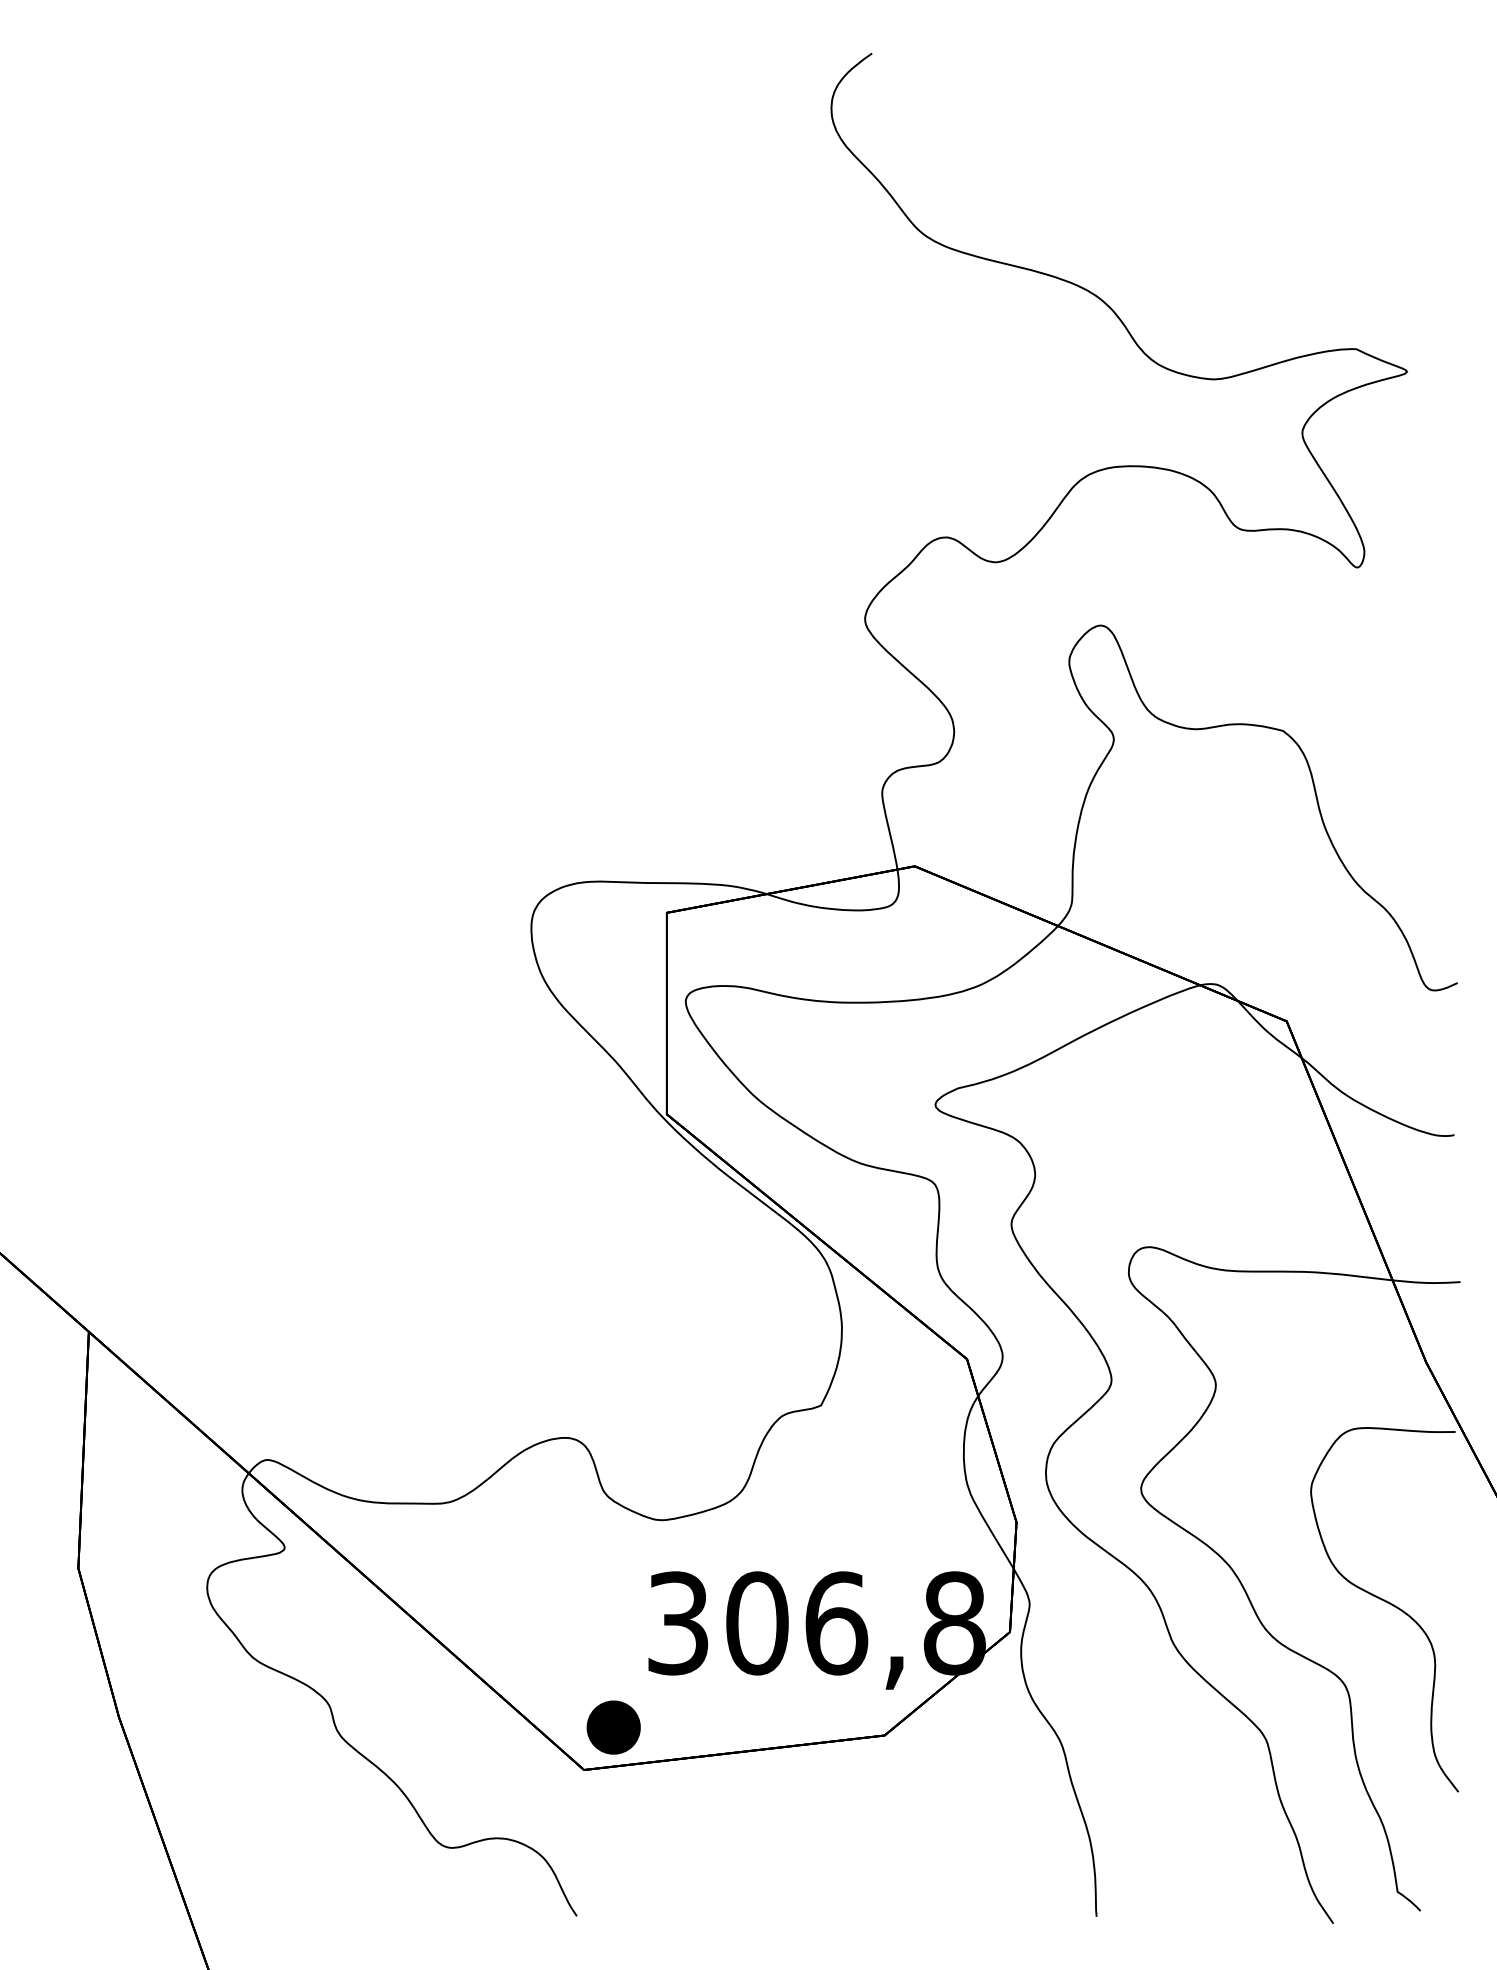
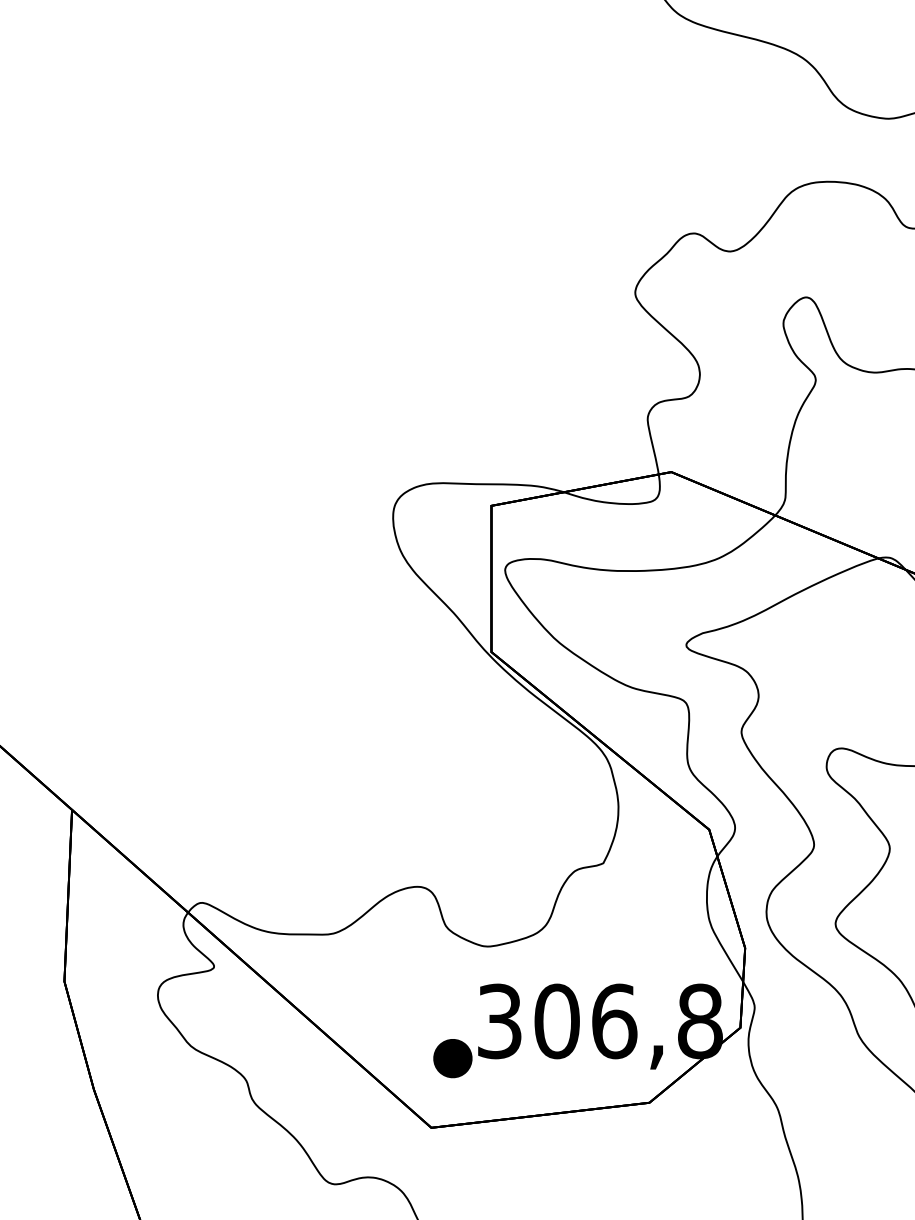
part: (613, 1727) -> (452, 1058), moved

